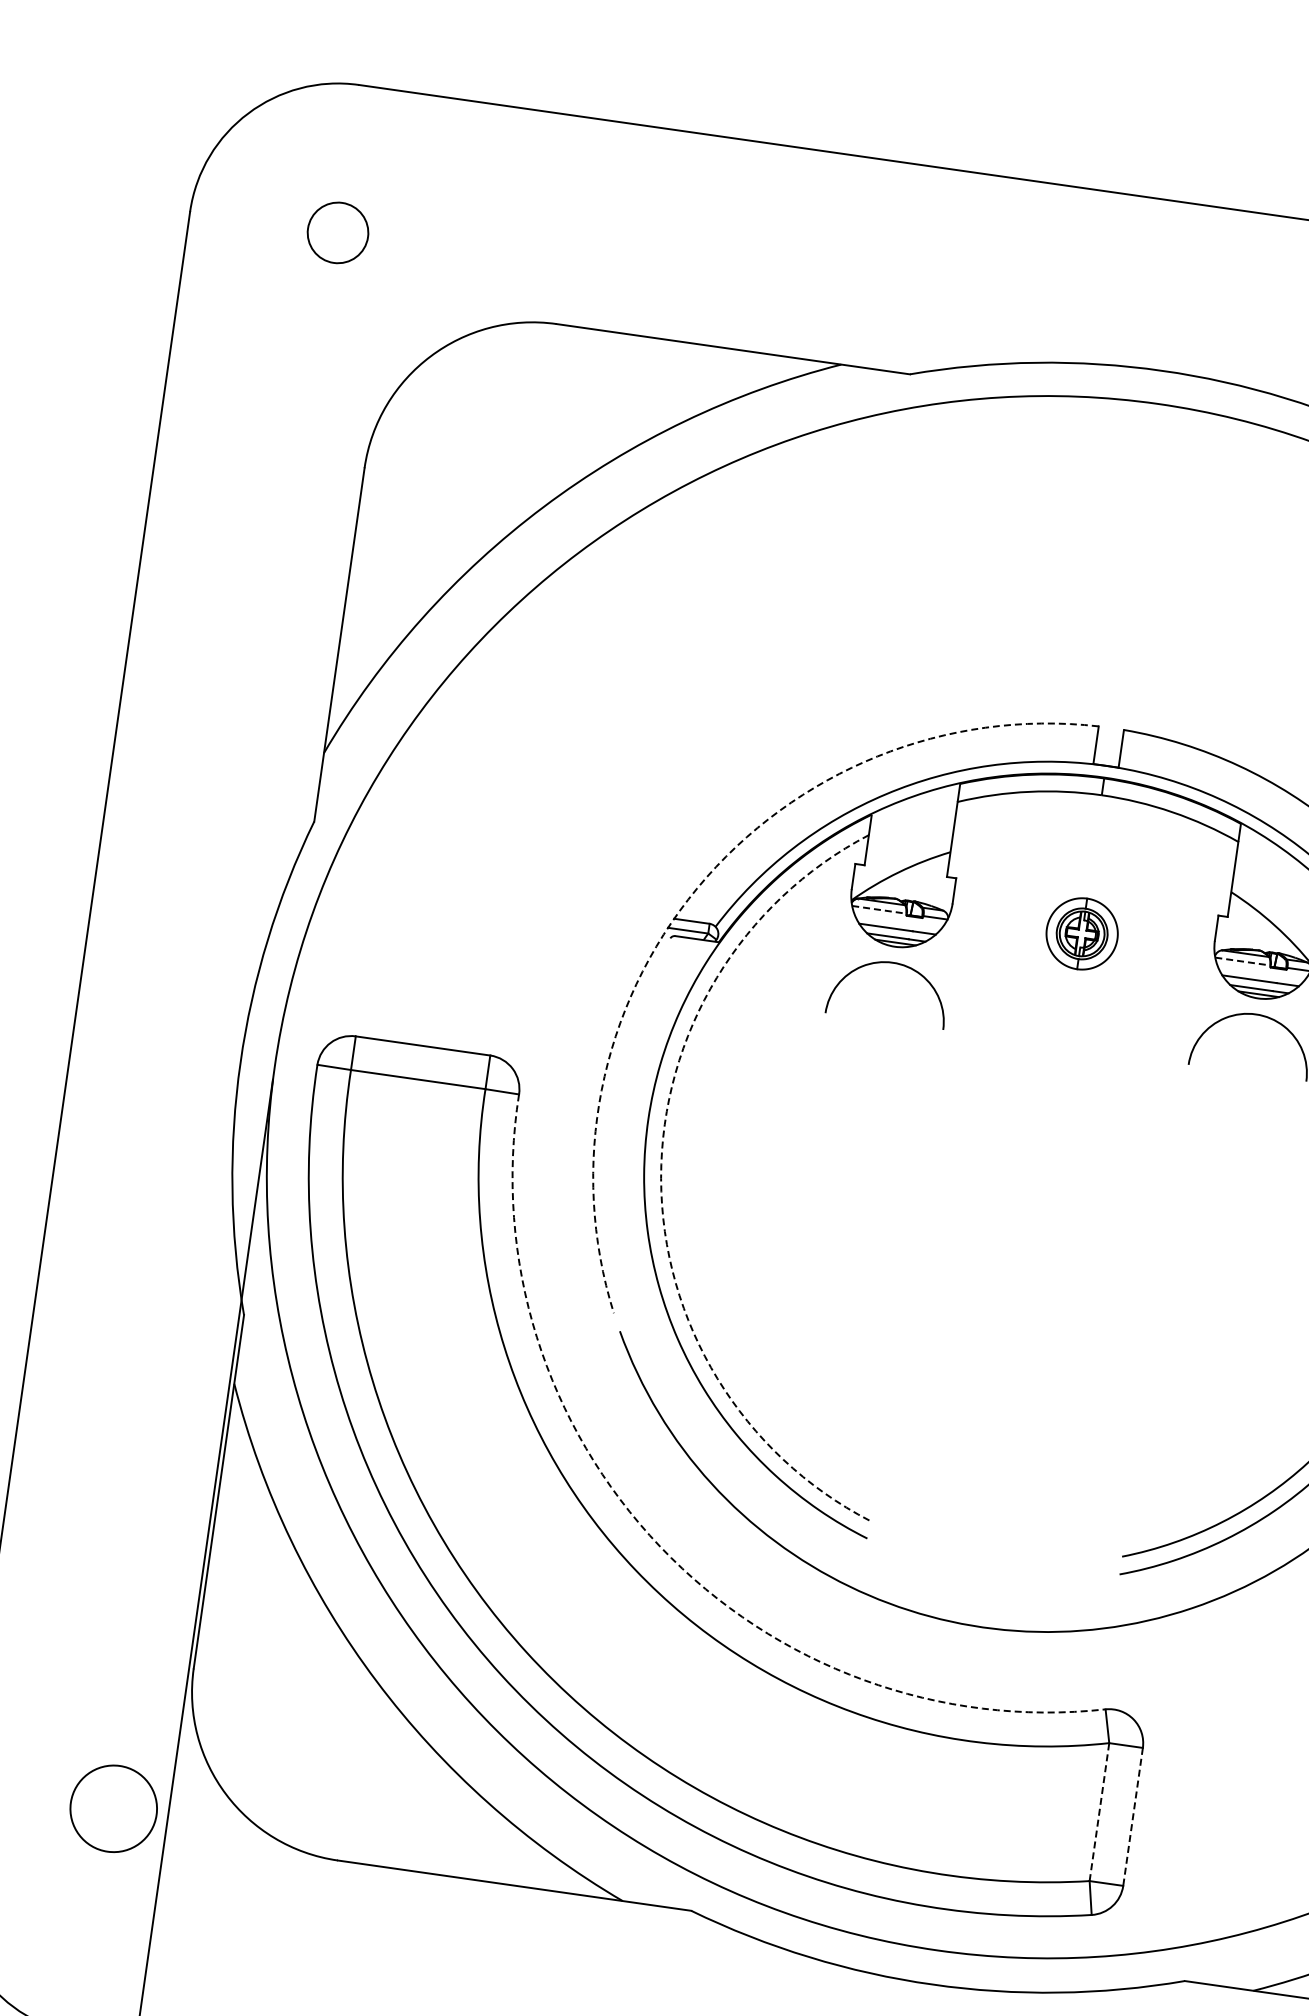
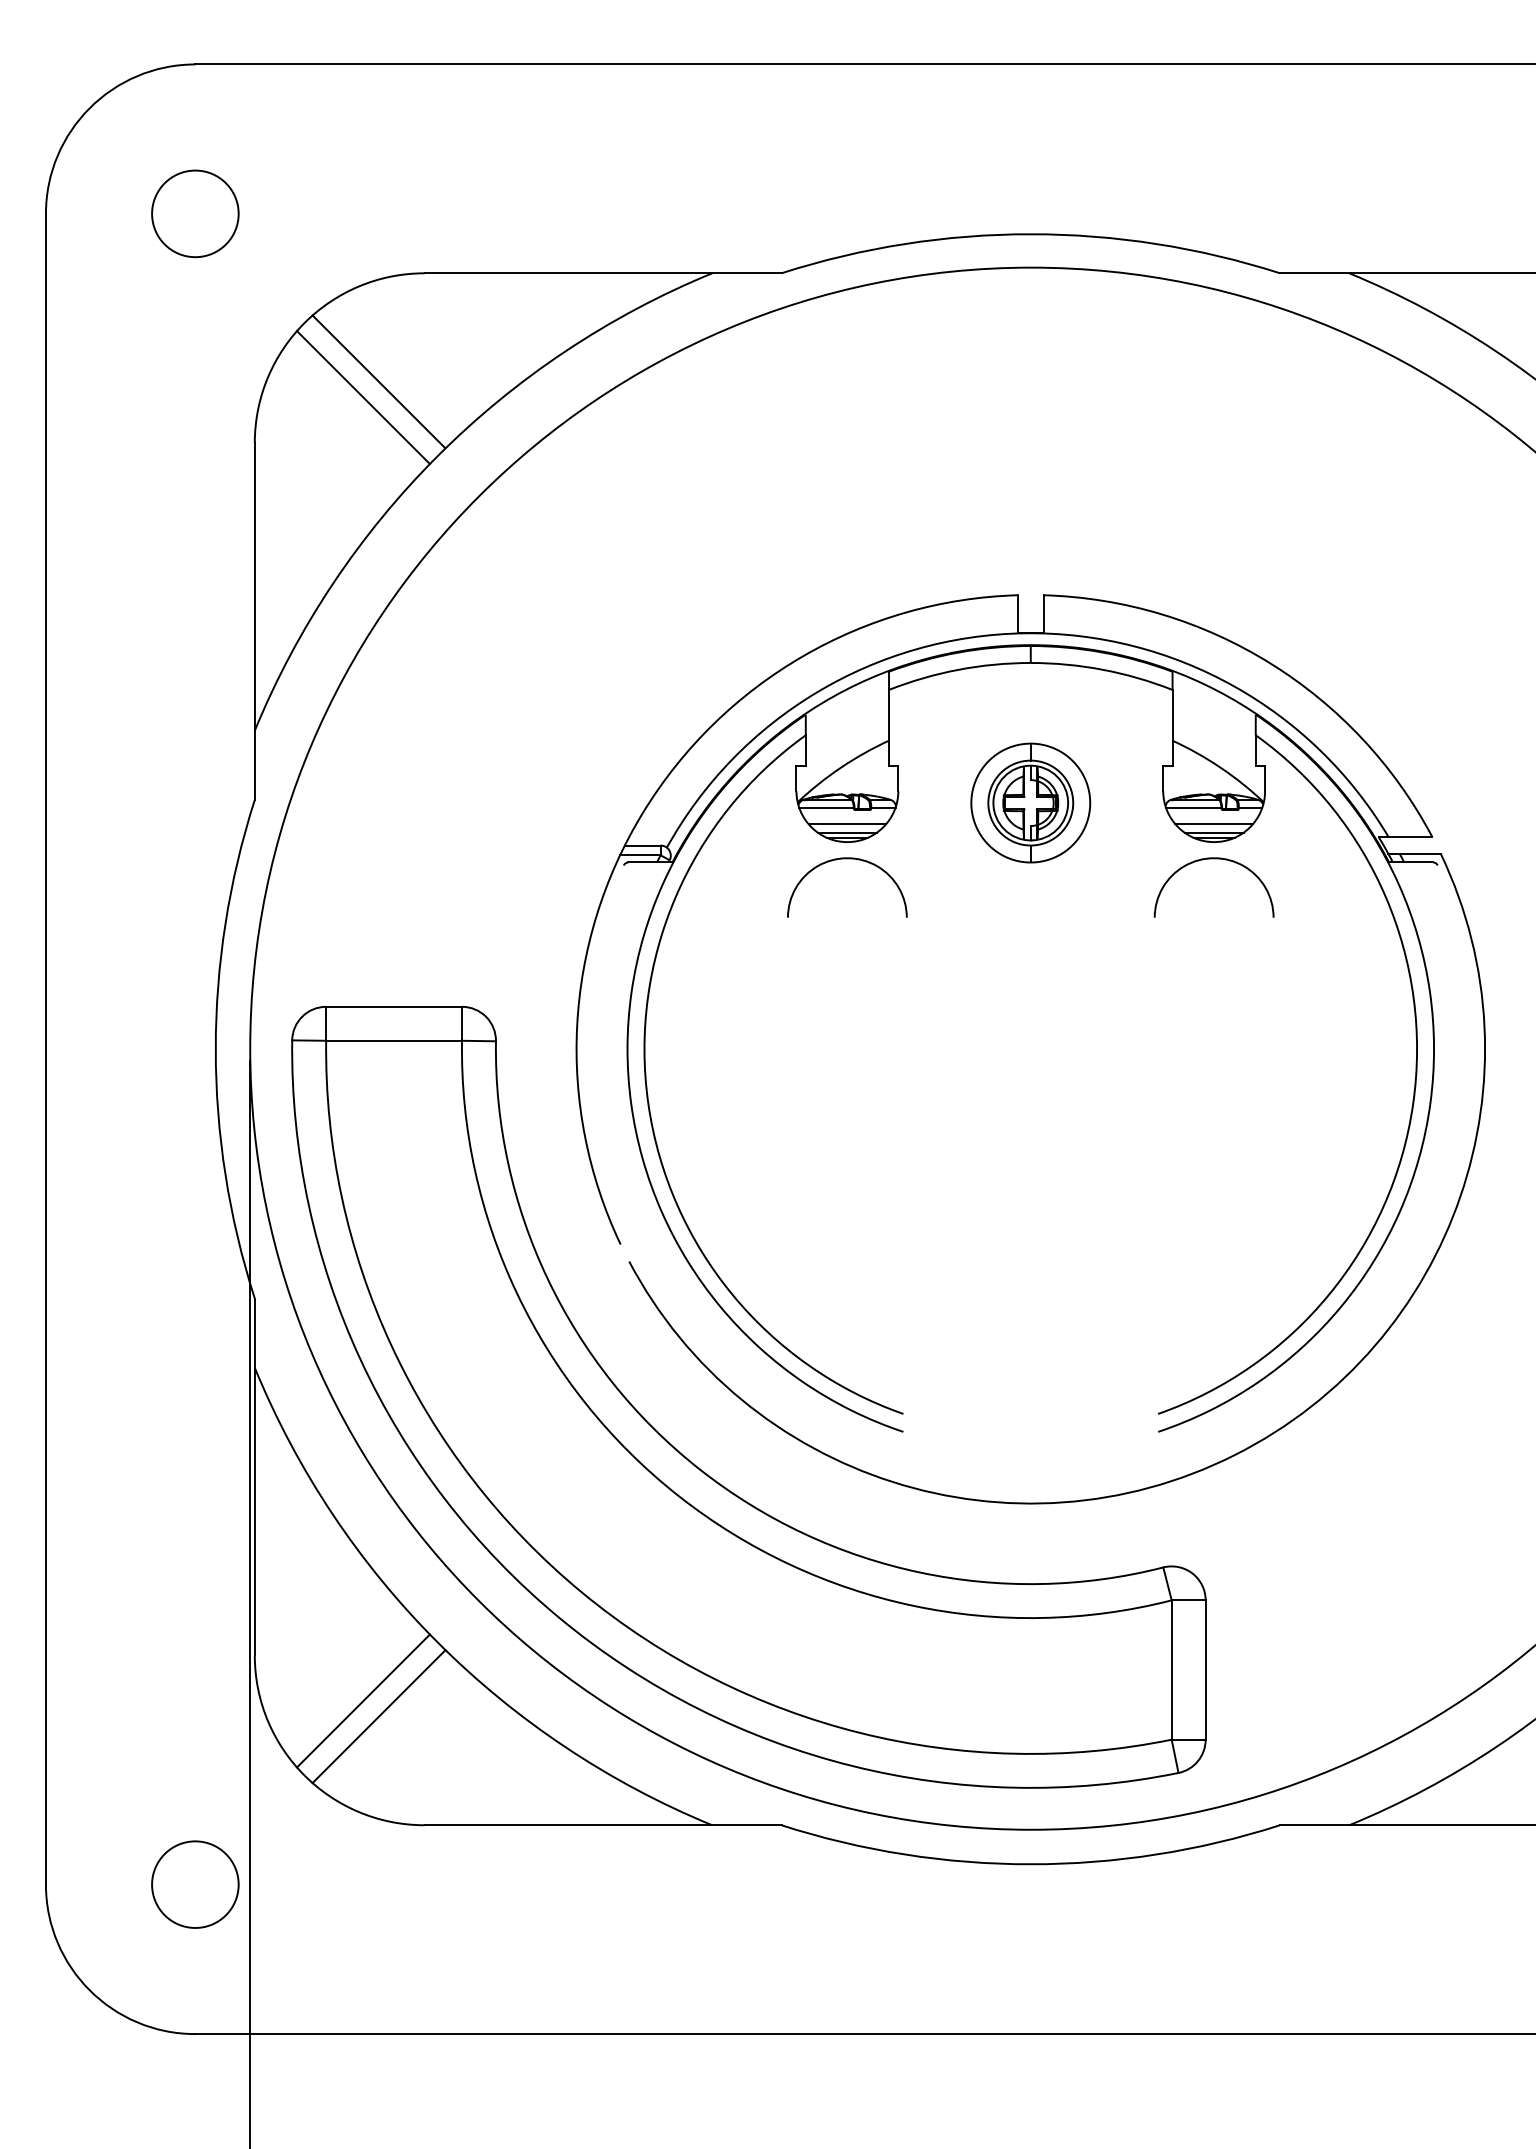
circle: (338, 232) -> (195, 213), size x1.43
line: (495, 424) -> (378, 381), added
line: (478, 438) -> (363, 397), added
arc: (697, 888) -> (643, 812), dashed -> solid
line: (880, 909) -> (827, 807), dashed -> solid
part: (1081, 933) -> (1030, 802), size x1.67
line: (1242, 961) -> (1193, 807), dashed -> solid
arc: (661, 1178) -> (648, 1104), dashed -> solid
arc: (660, 1547) -> (699, 1469), dashed -> solid
line: (295, 1728) -> (363, 1700), added
line: (307, 1746) -> (378, 1716), added
circle: (113, 1808) -> (195, 1884), moved
line: (1099, 1812) -> (1171, 1670), dashed -> solid
line: (1132, 1817) -> (1205, 1670), dashed -> solid

